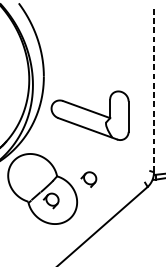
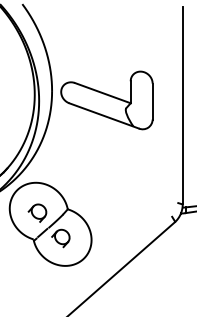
line: (153, 88) -> (182, 105), dashed -> solid
part: (89, 115) -> (106, 100), moved
part: (88, 179) -> (37, 212), moved

